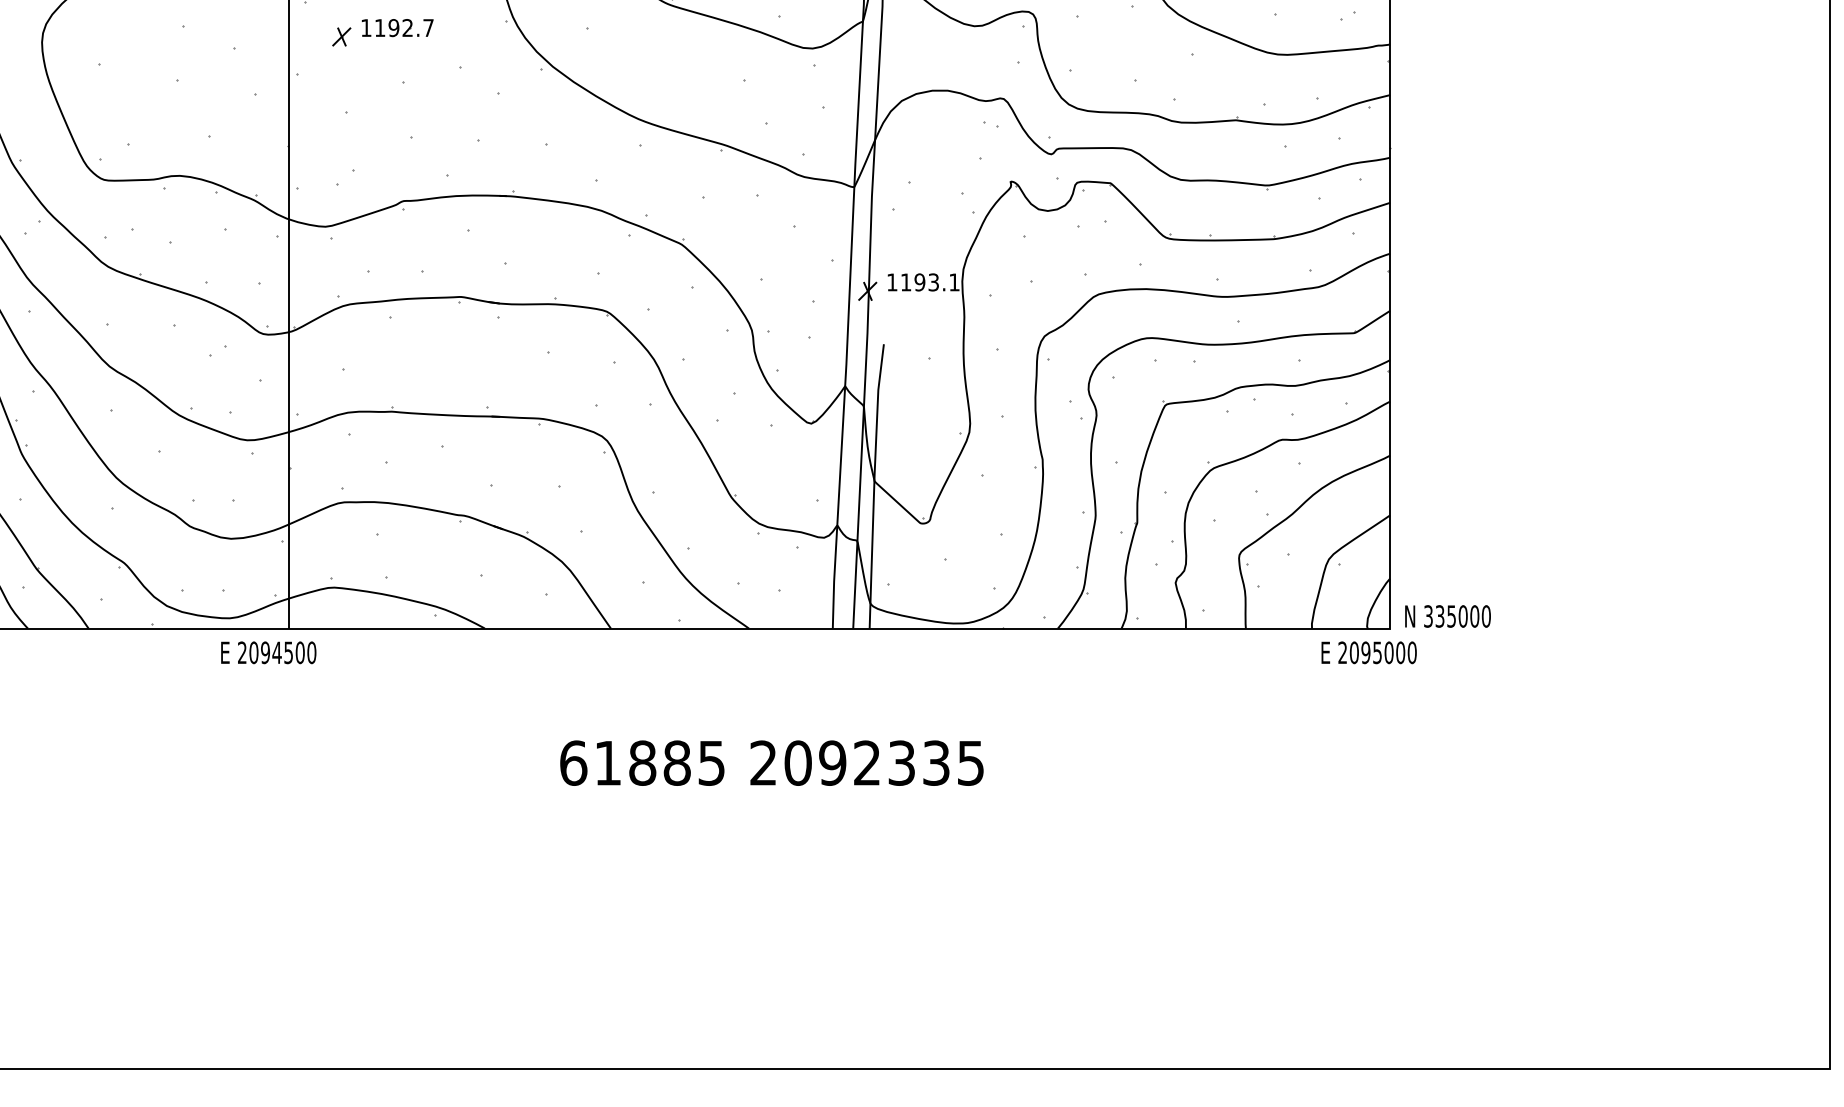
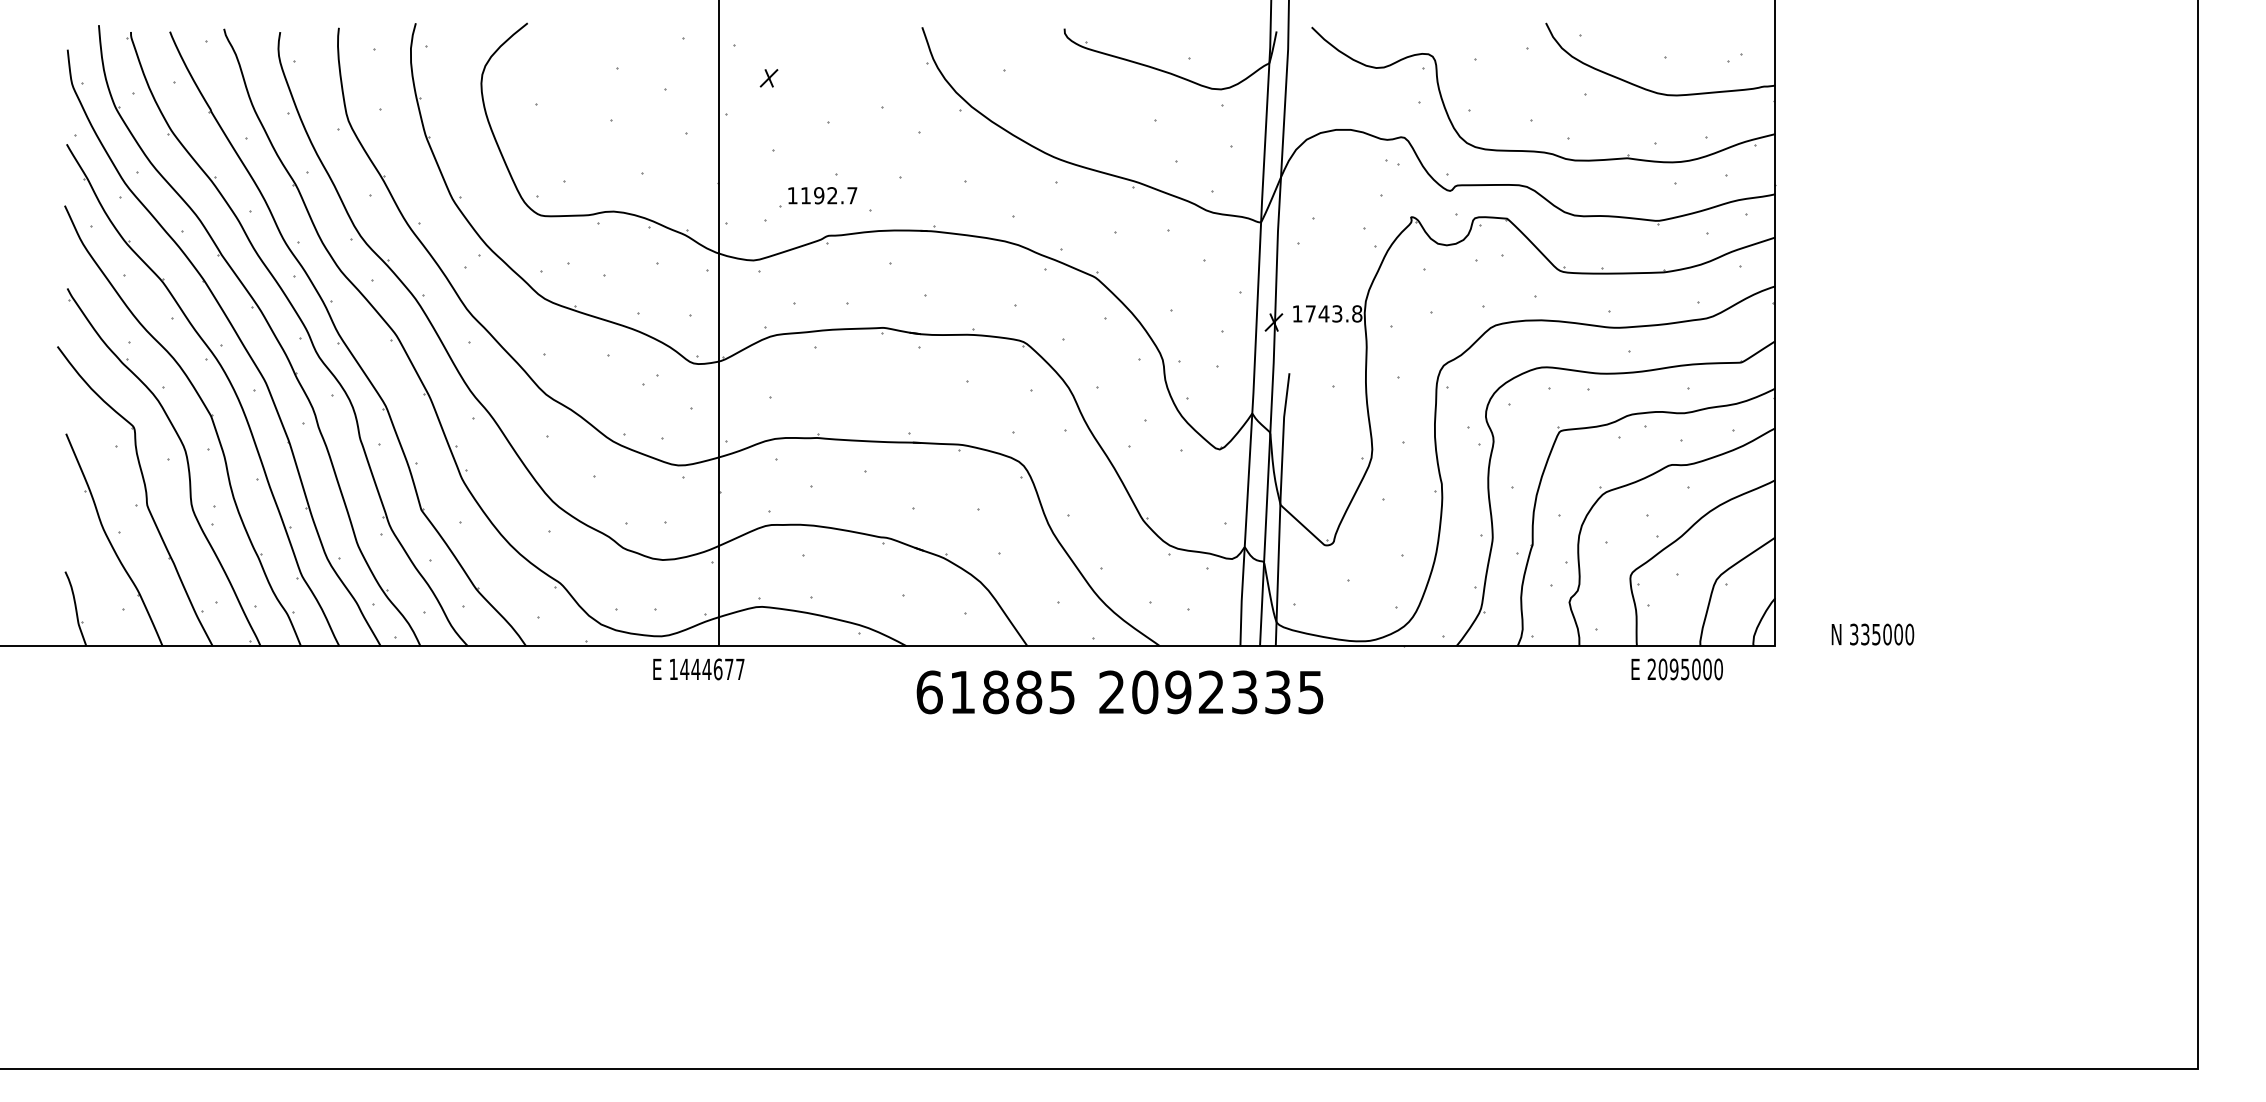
part: (397, 27) -> (822, 195), moved
text: (930, 281) -> (1334, 313), 1193.1 -> 1743.8
text: (1447, 616) -> (1872, 634), moved
text: (276, 652) -> (706, 669), 2094500 -> 1444677
text: (1368, 652) -> (1676, 669), moved
text: (771, 763) -> (1119, 692), moved

